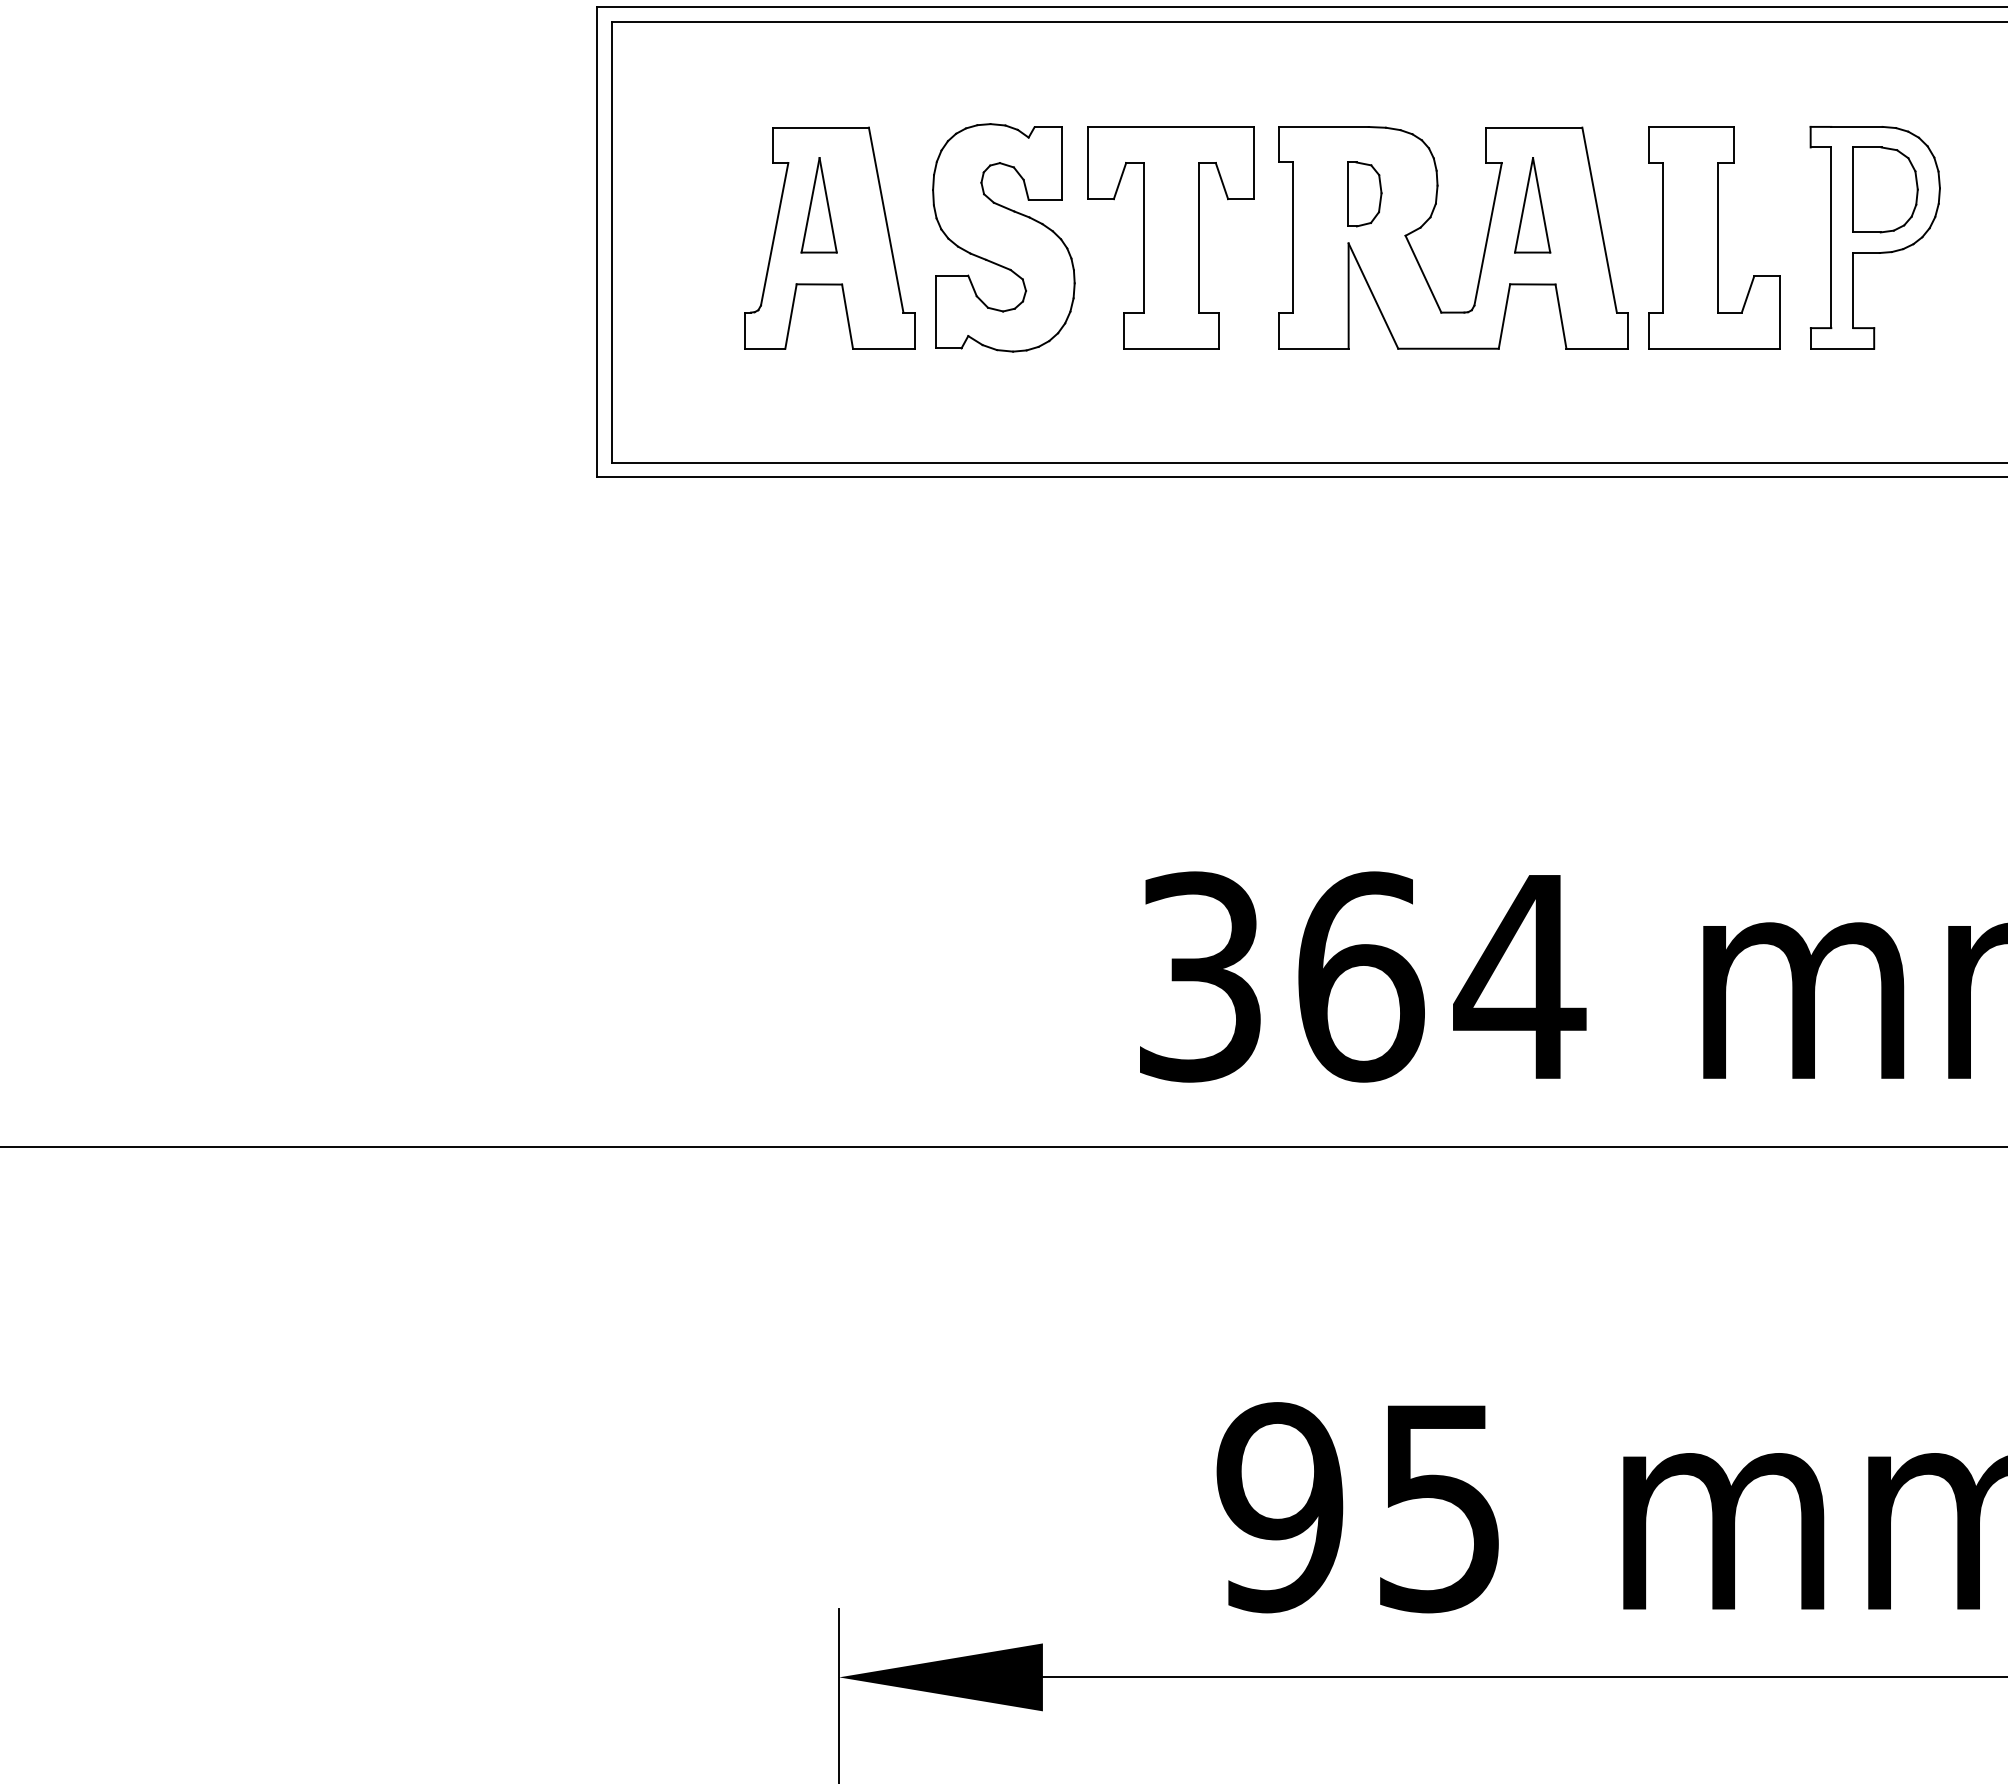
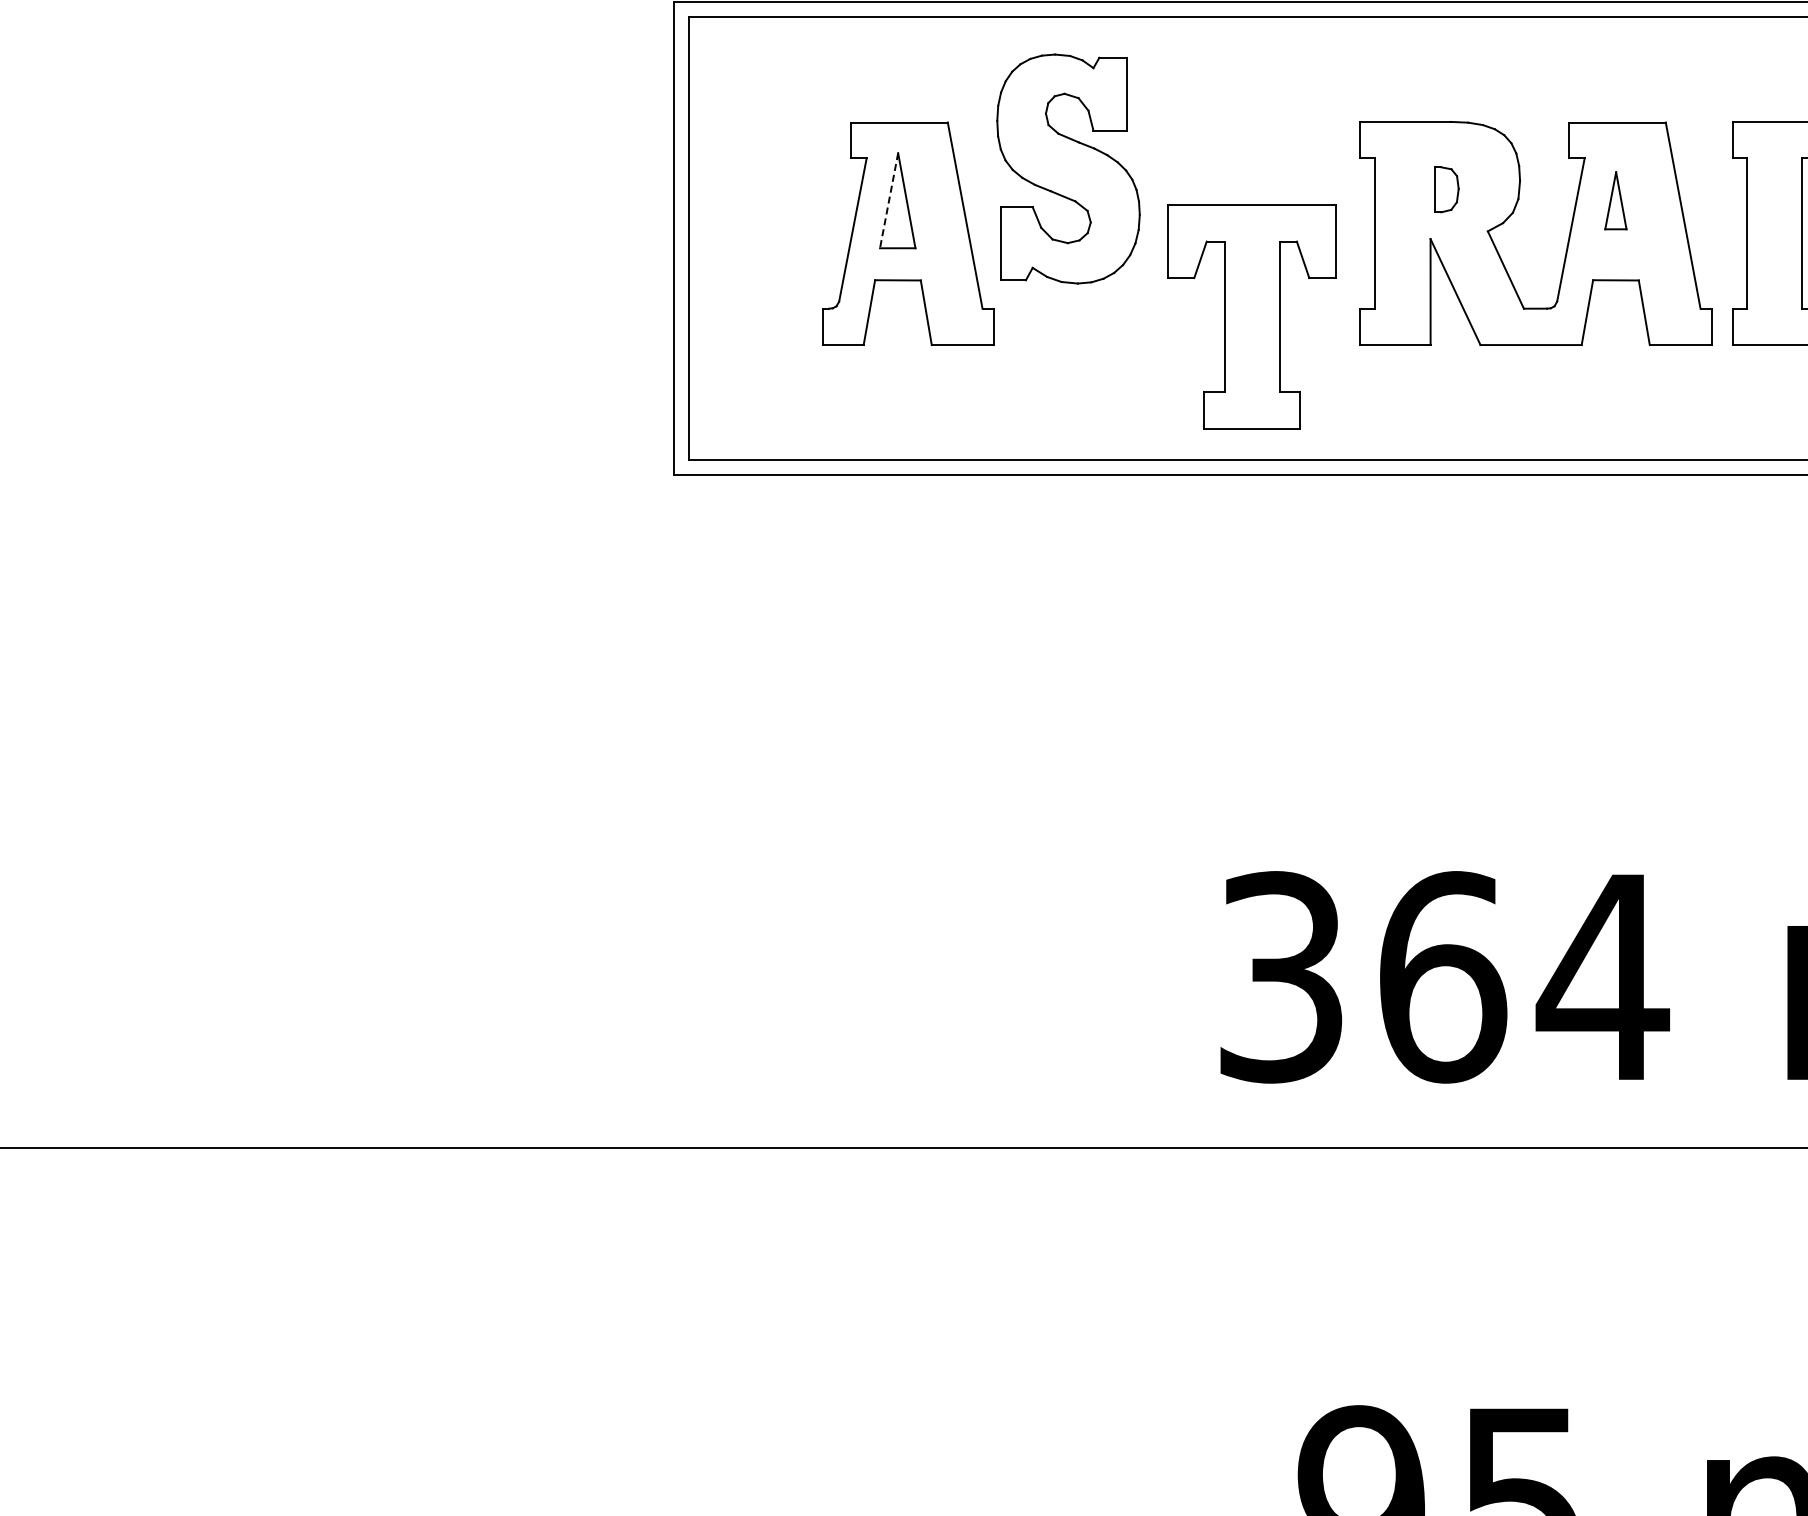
part: (1364, 194) -> (1446, 189), size x0.7
line: (810, 205) -> (889, 200), solid -> dashed
part: (1532, 205) -> (1615, 200), size x0.6
part: (1003, 237) -> (1068, 168), moved
part: (1170, 237) -> (1251, 316), moved

